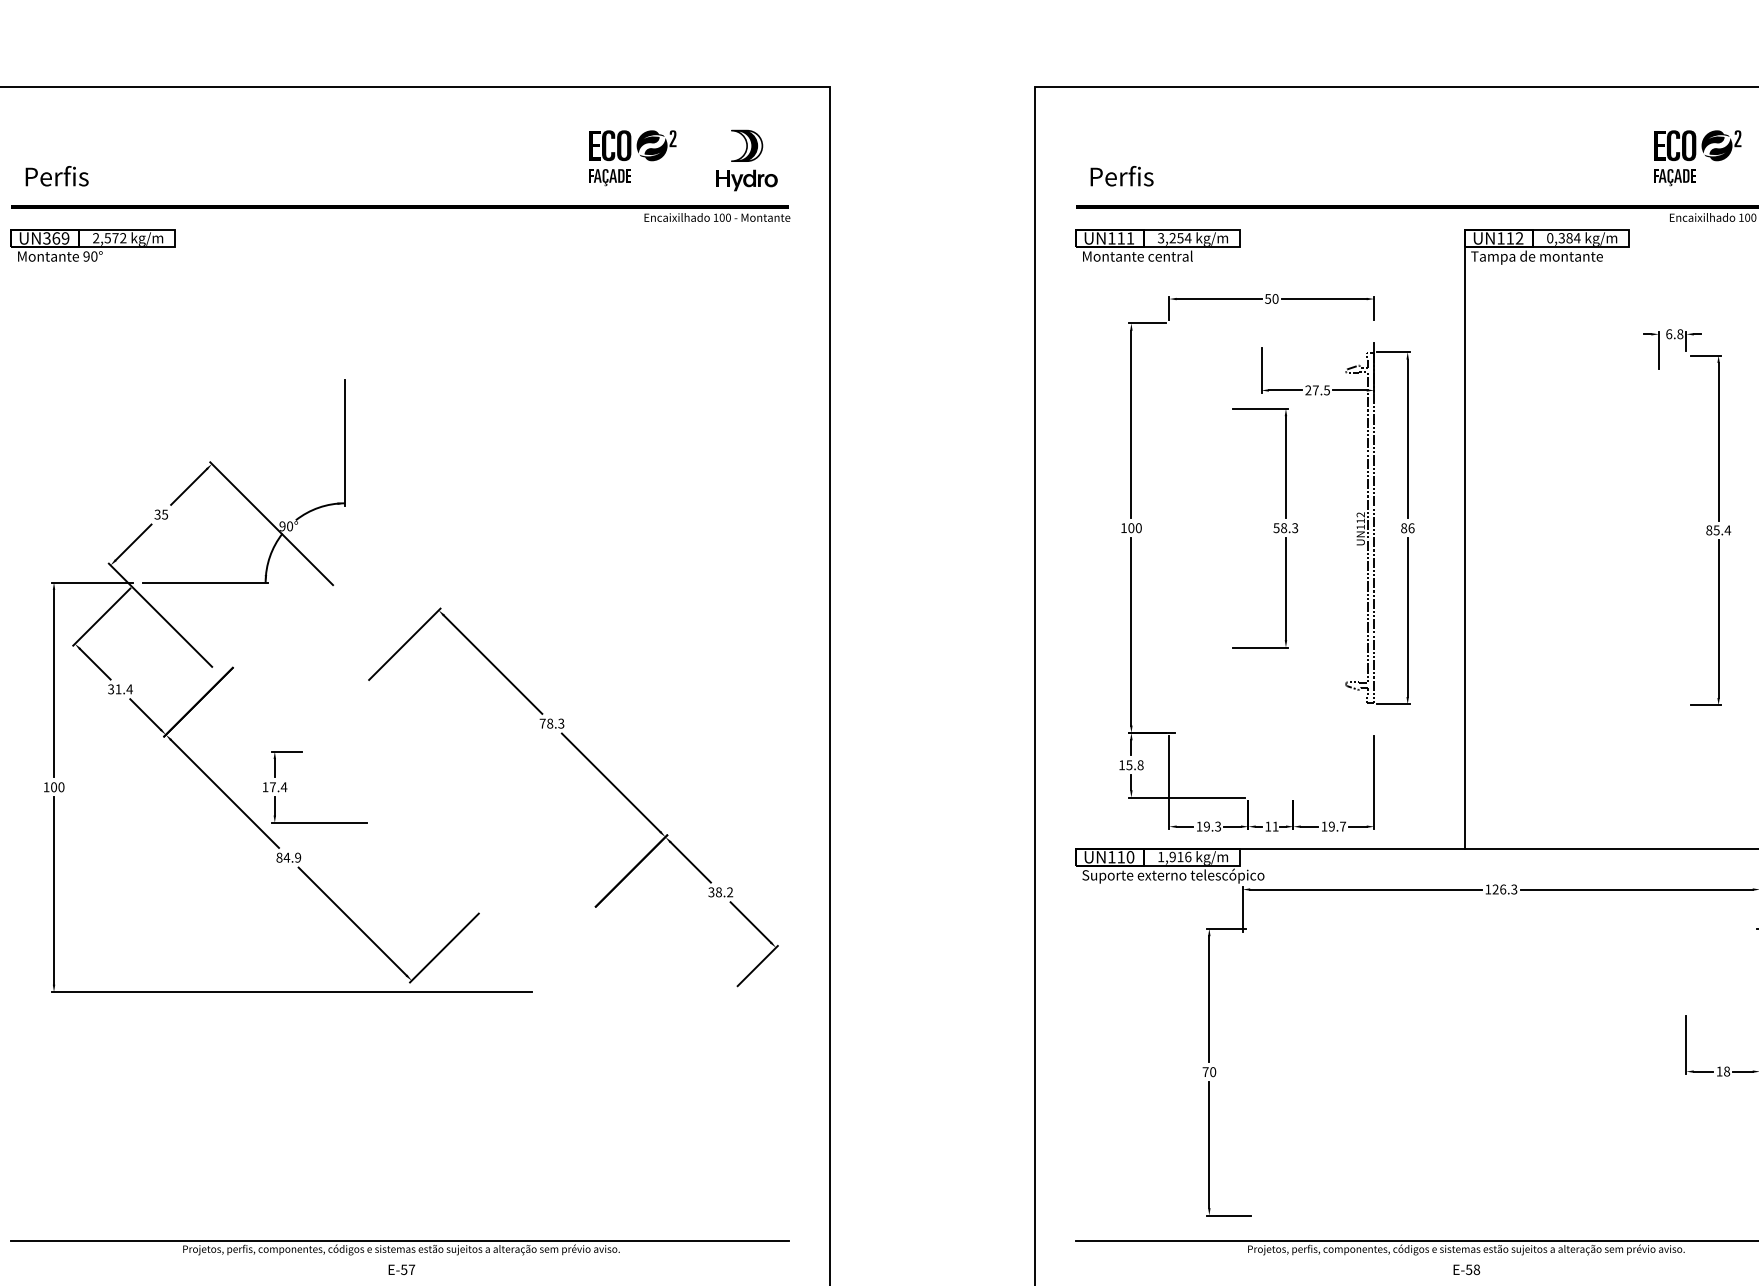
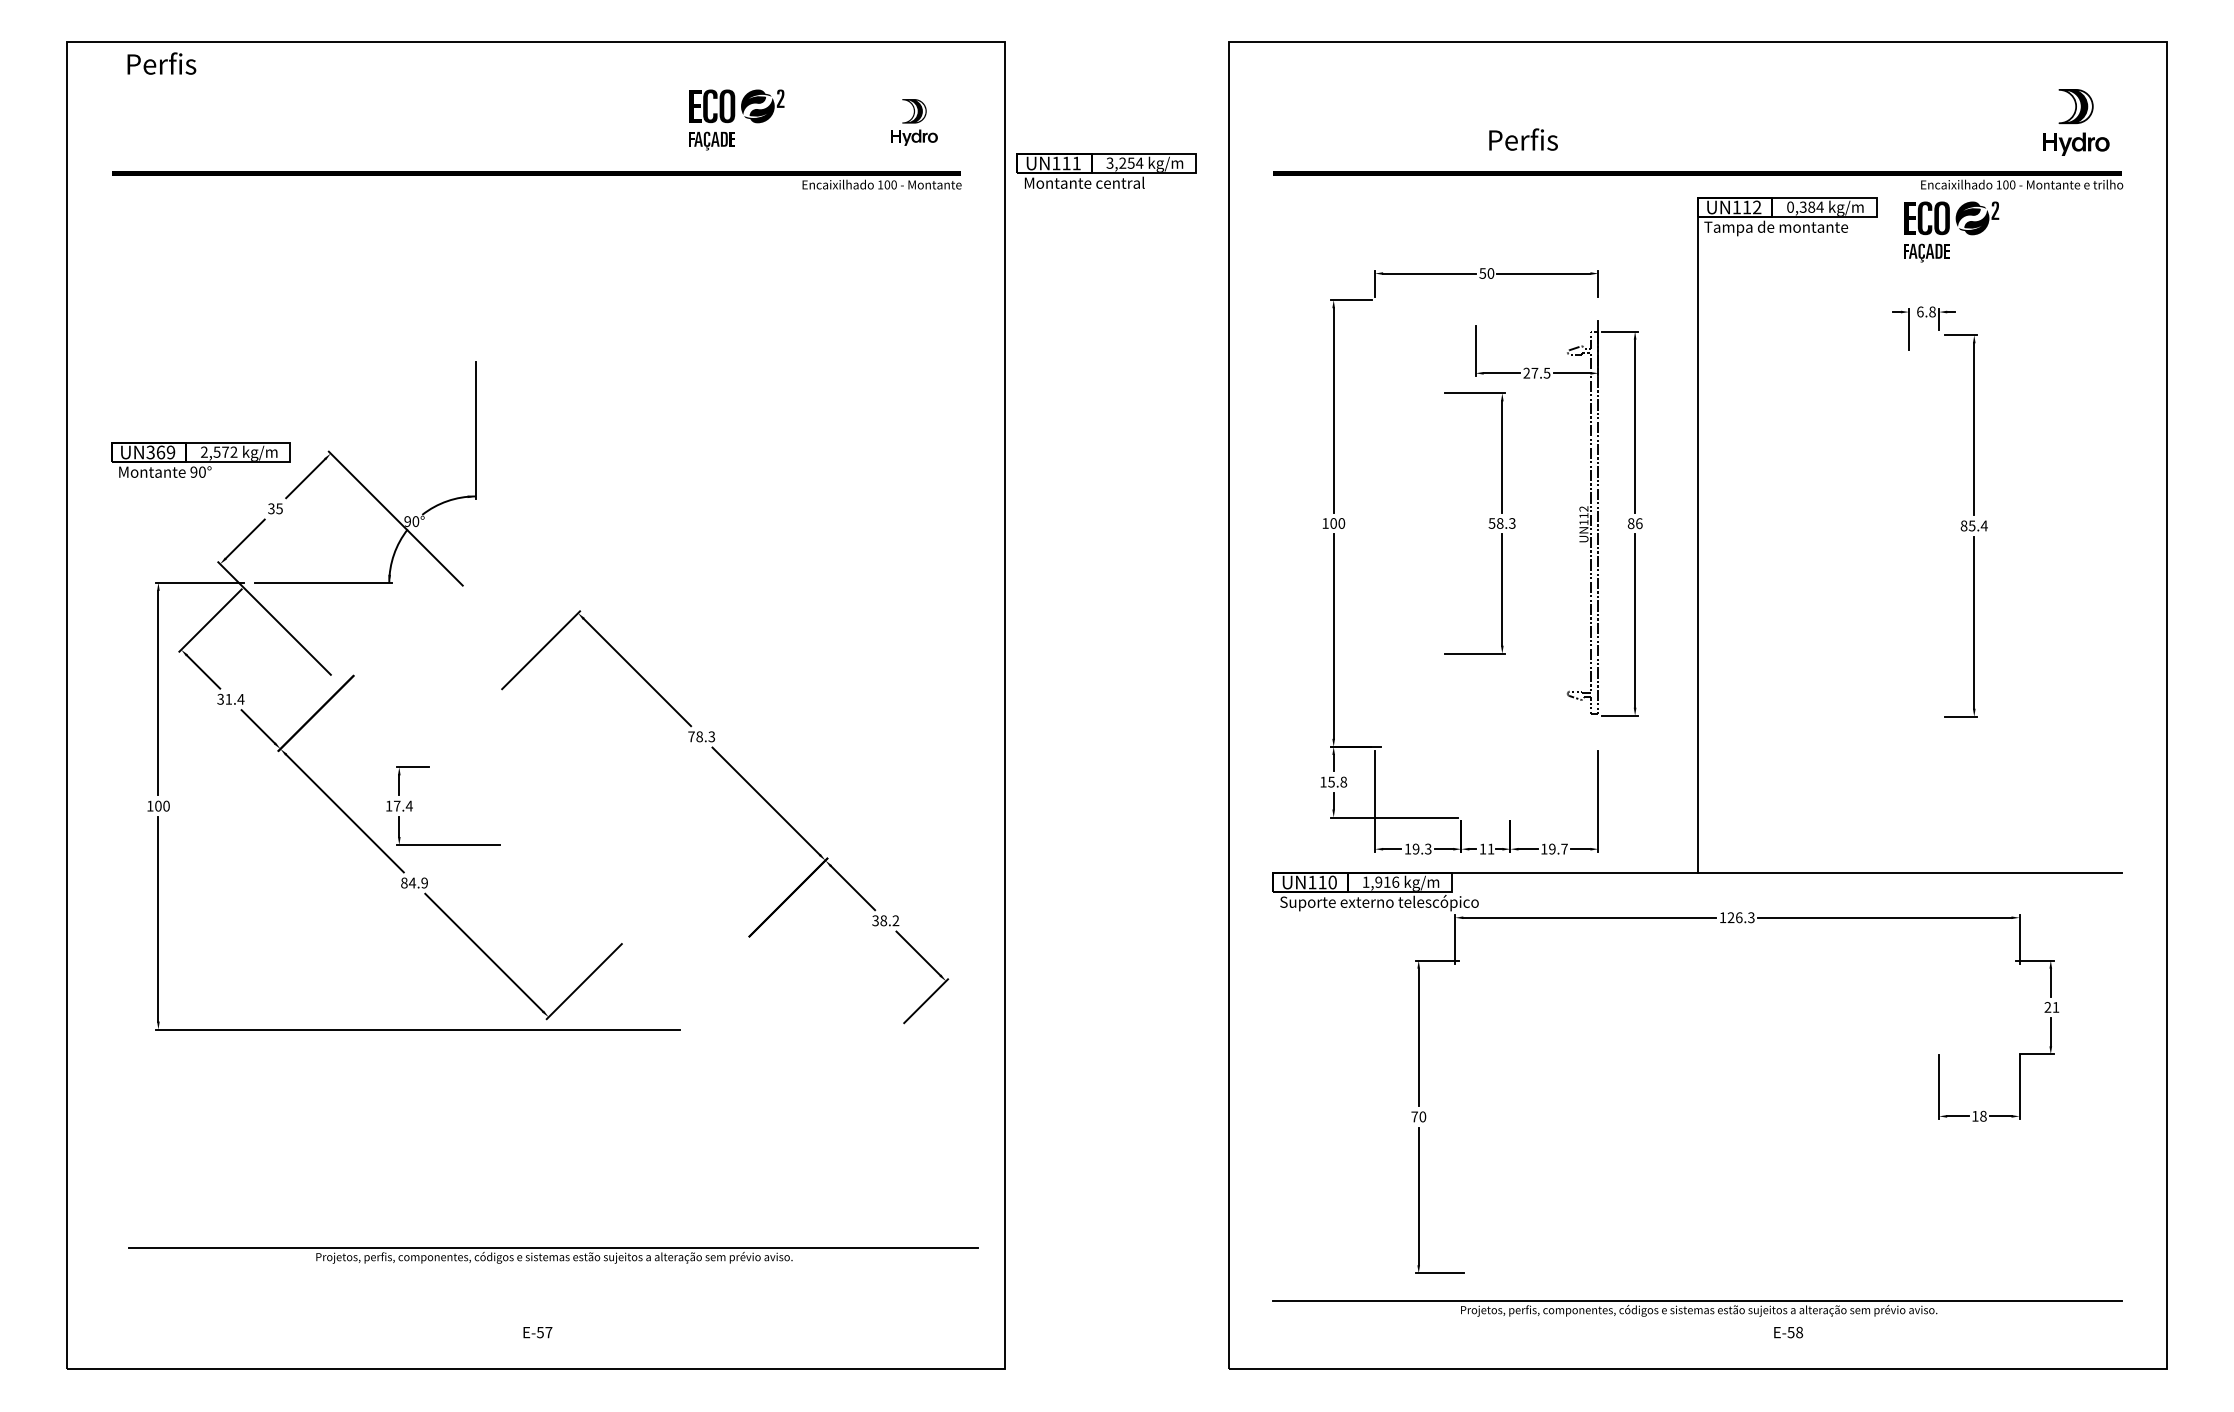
part: (632, 157) -> (736, 119), moved
part: (1697, 157) -> (1951, 231), moved
part: (747, 160) -> (914, 122), size x0.7
text: (56, 176) -> (161, 63), moved
text: (1122, 176) -> (1523, 139), moved
part: (92, 244) -> (200, 459), moved
part: (1157, 244) -> (1106, 170), moved
part: (400, 1247) -> (553, 1255), moved
text: (1466, 1269) -> (1788, 1332), moved

